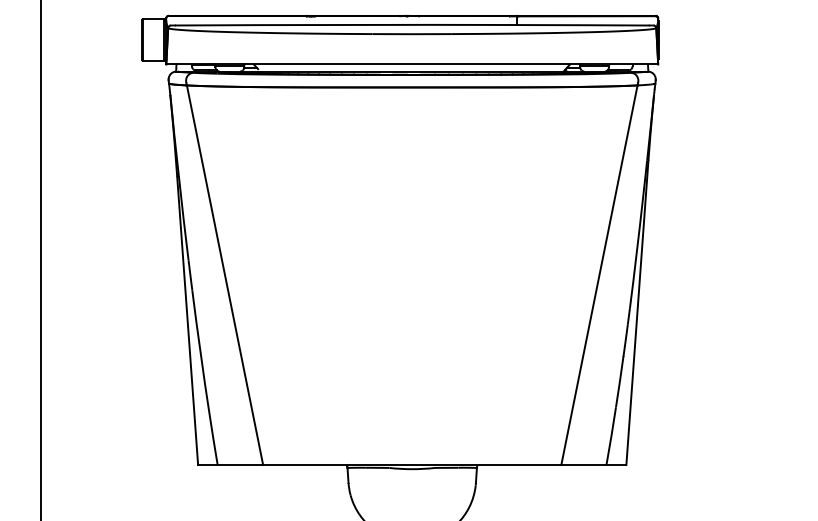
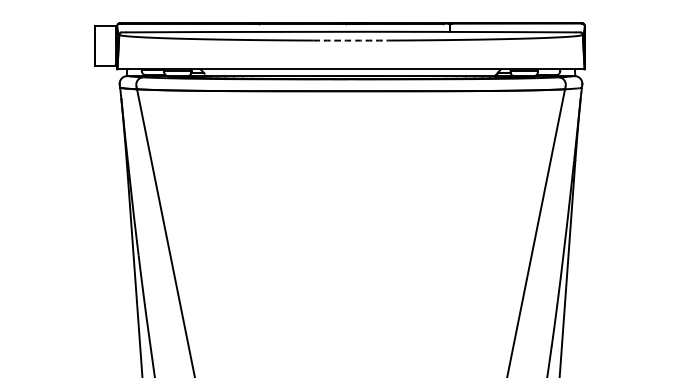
arc: (412, 34) -> (351, 40), solid -> dashed

